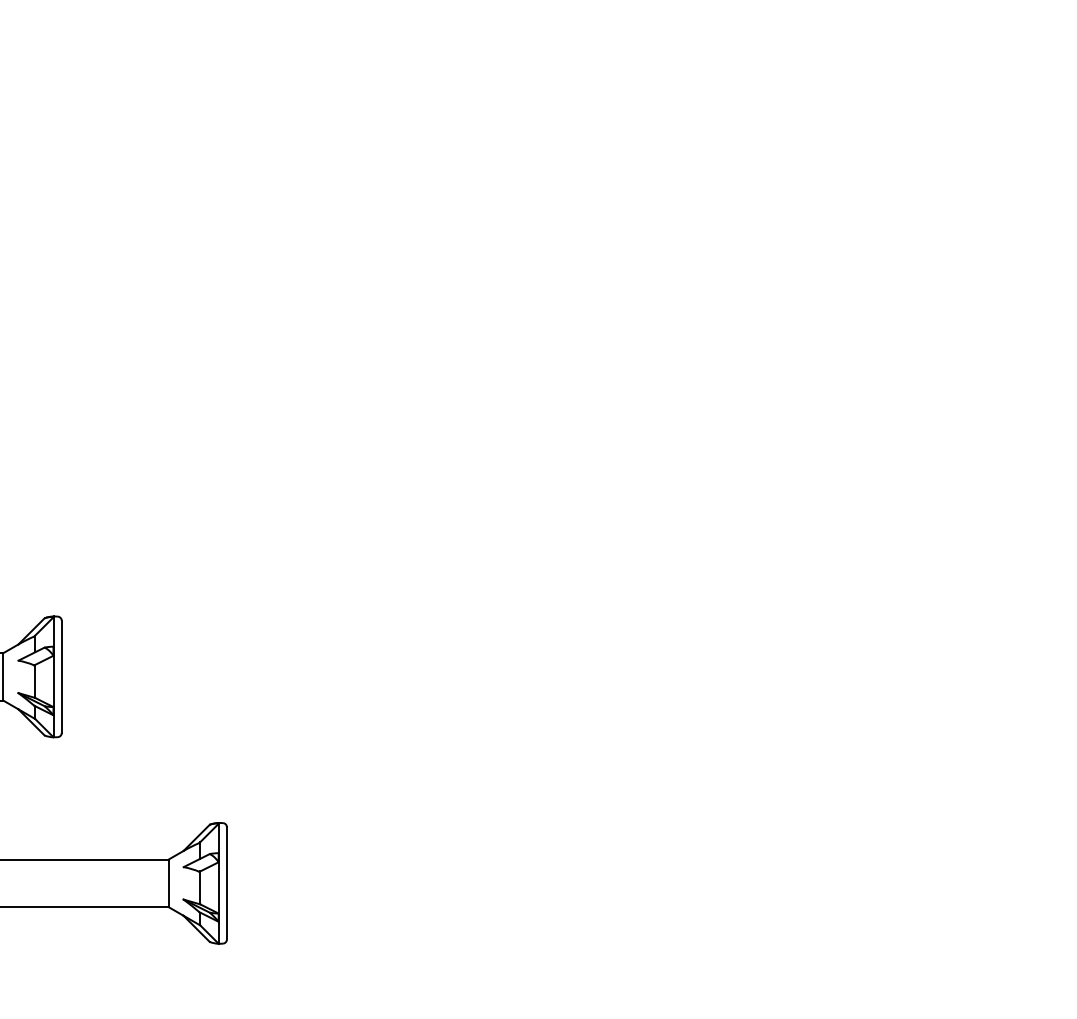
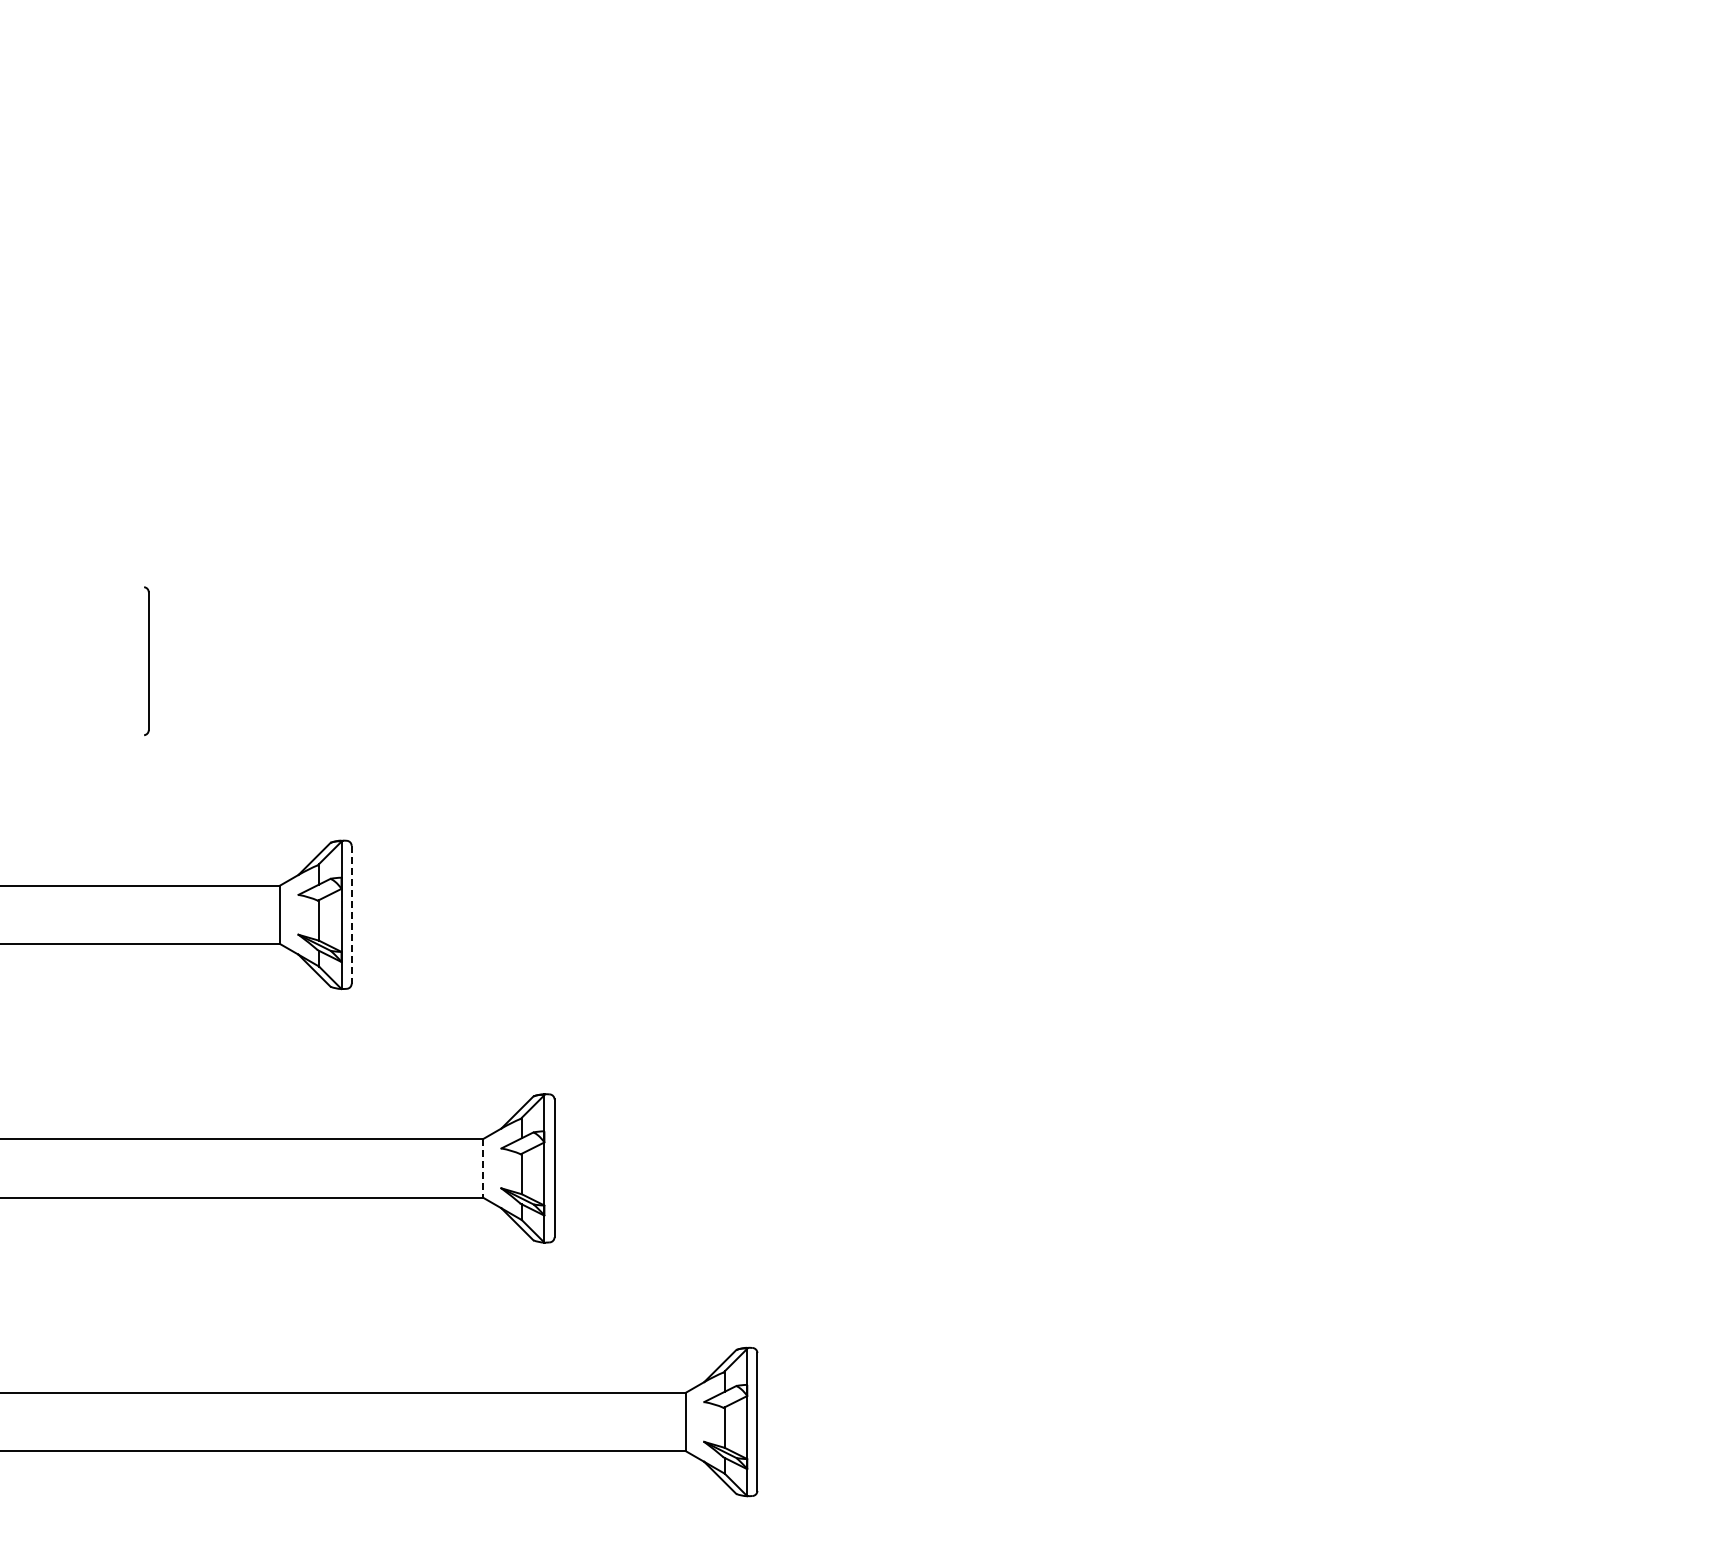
line: (61, 676) -> (351, 914), solid -> dashed
line: (168, 883) -> (482, 1168), solid -> dashed

